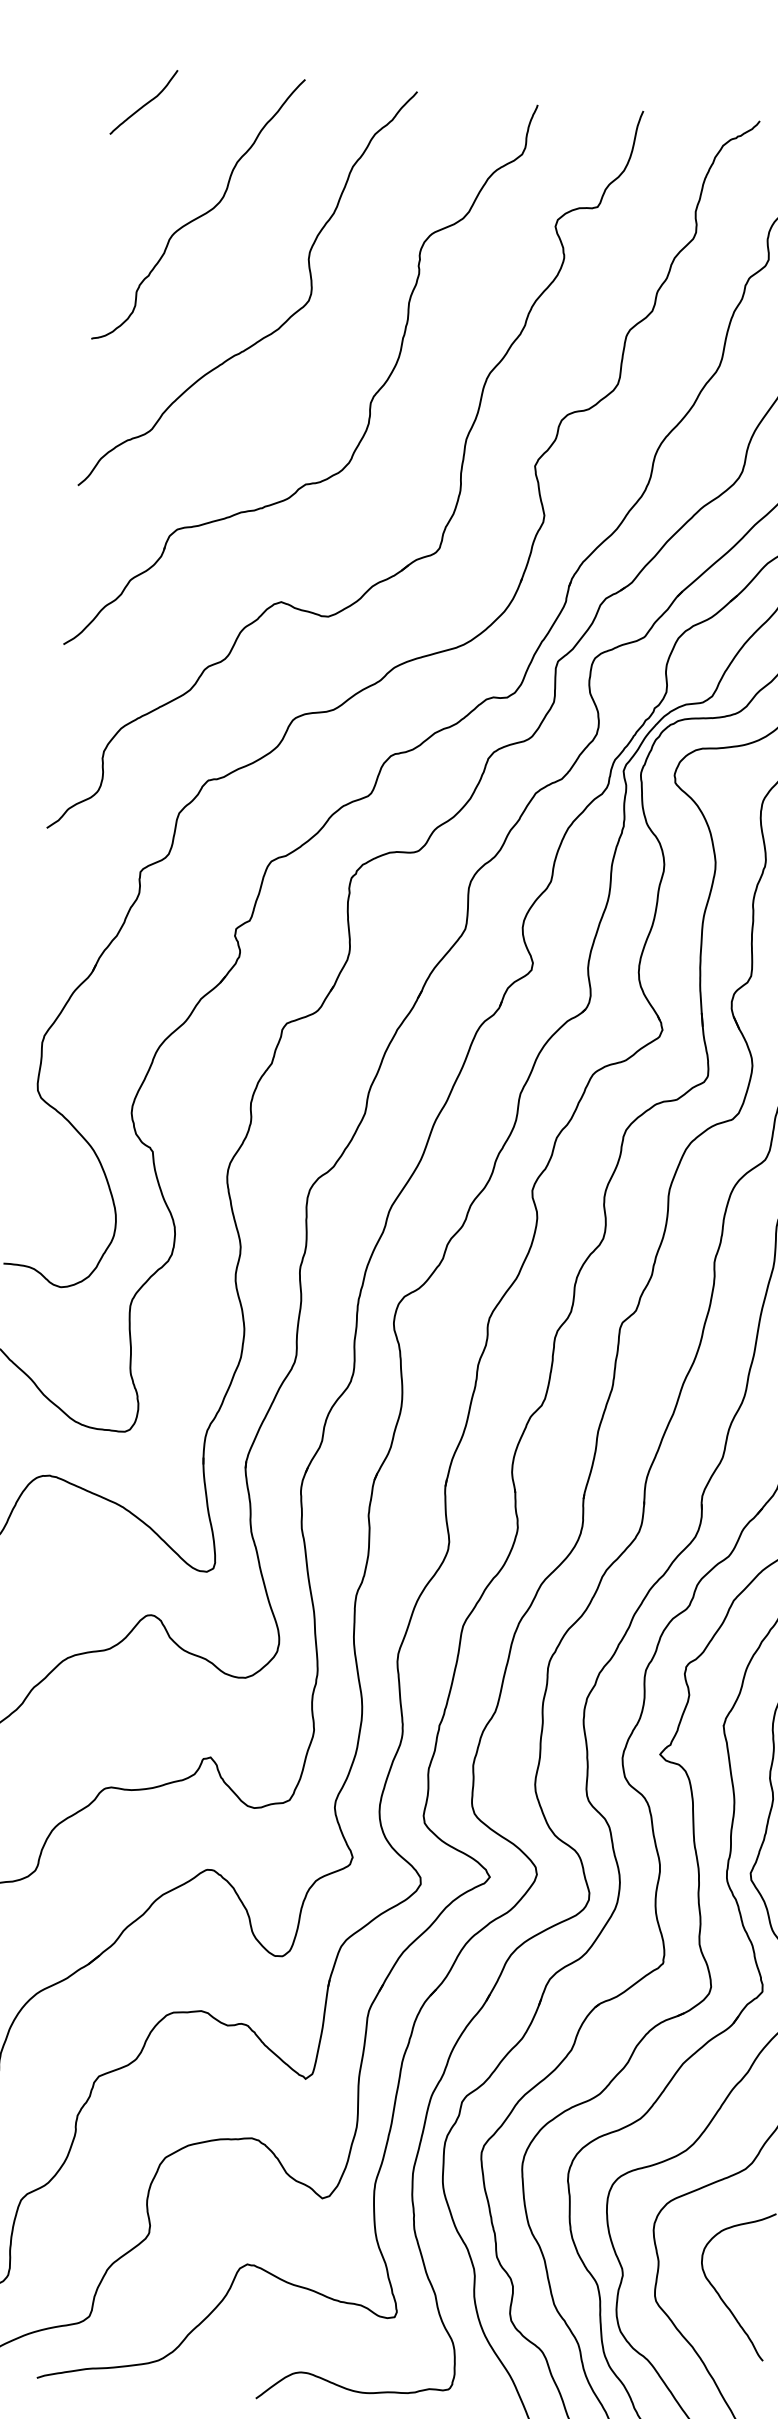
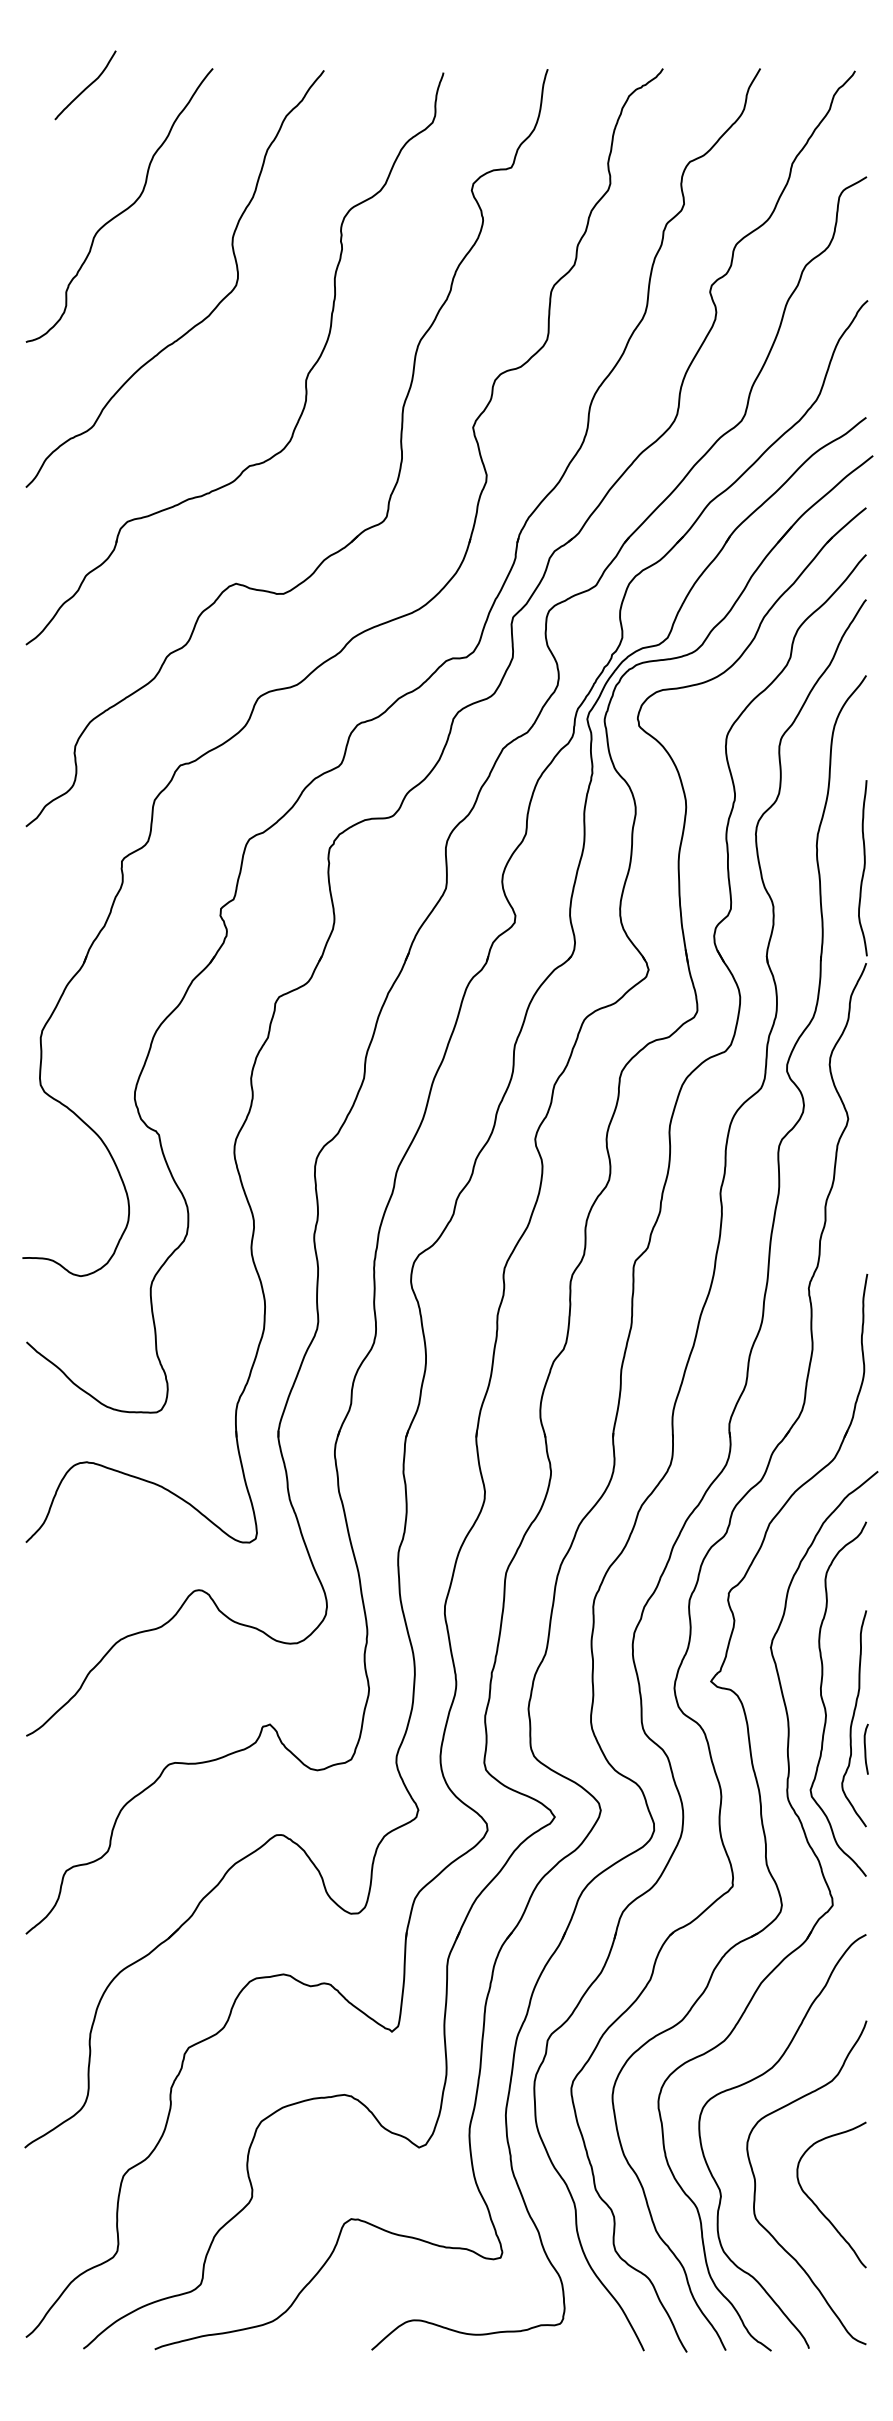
curve: (144, 103) -> (86, 86), moved

